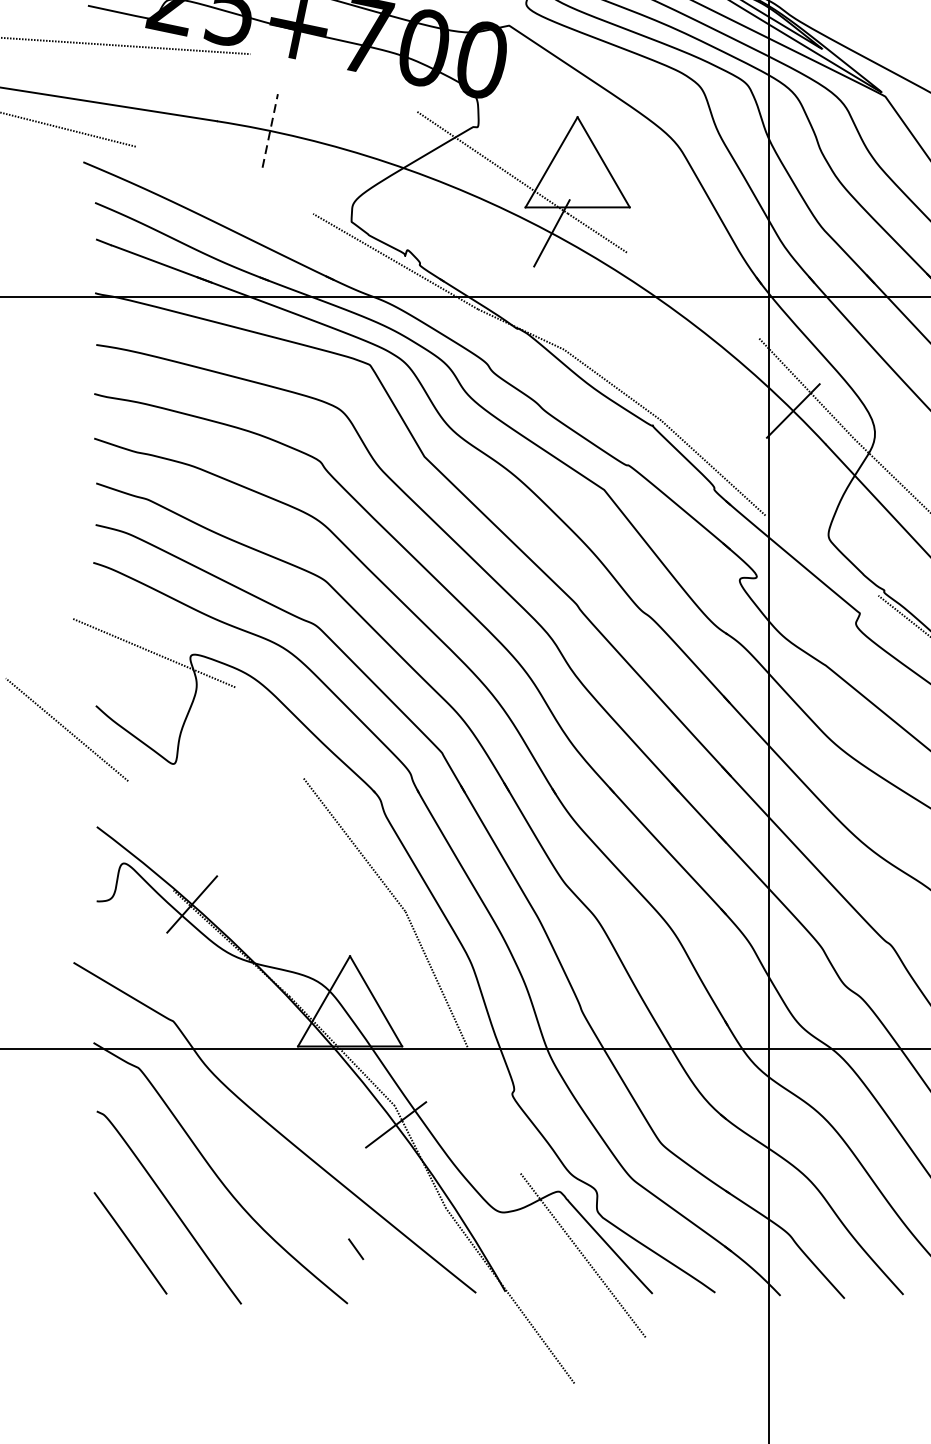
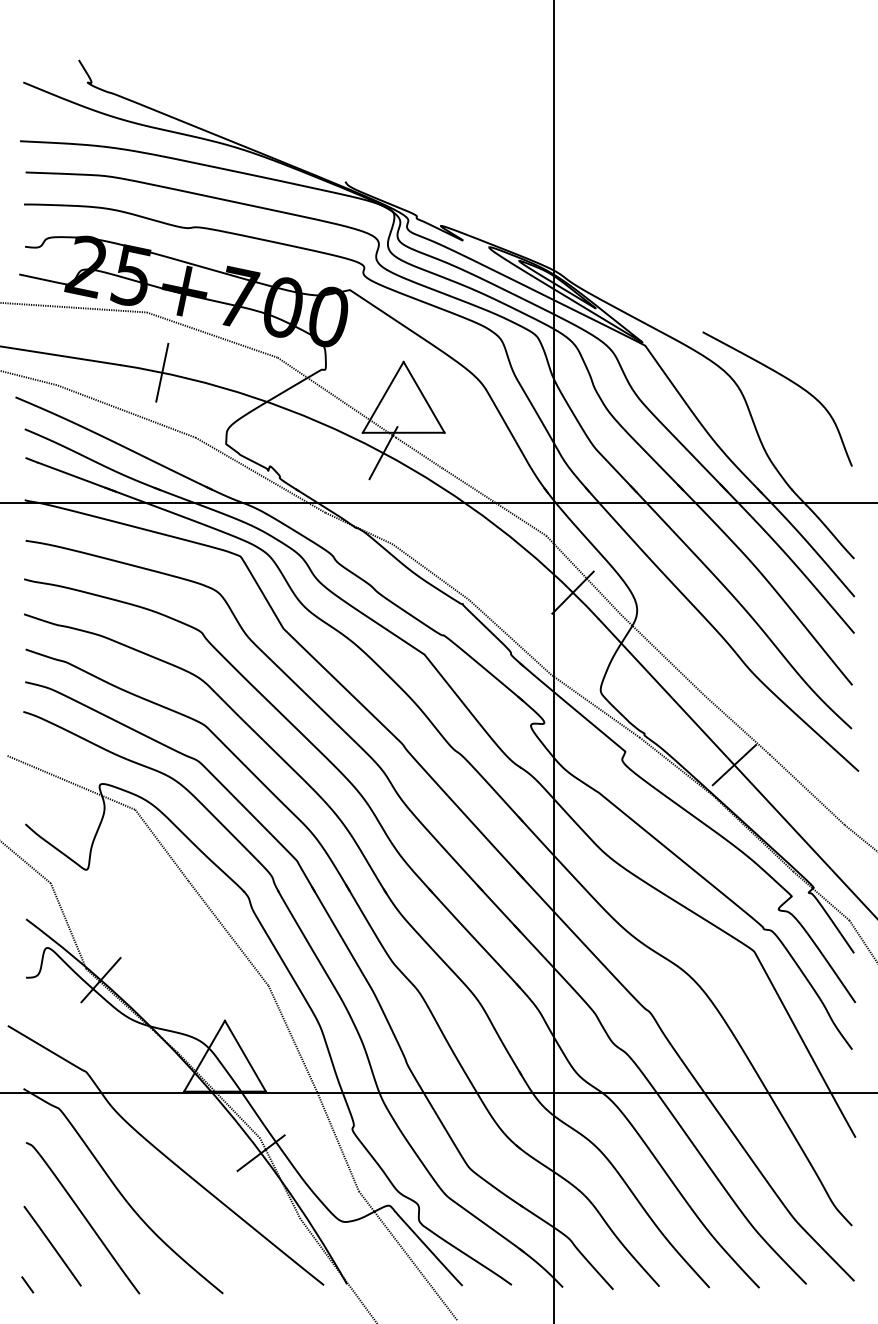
line: (332, 82) -> (211, 334), added
line: (270, 130) -> (162, 372), dashed -> solid
line: (224, 180) -> (126, 411), added
line: (693, 294) -> (494, 501), added
line: (821, 554) -> (595, 705), added
line: (269, 733) -> (161, 845), added
line: (150, 836) -> (68, 926), added
line: (493, 1109) -> (337, 1141), added
line: (355, 1248) -> (27, 1284), moved

